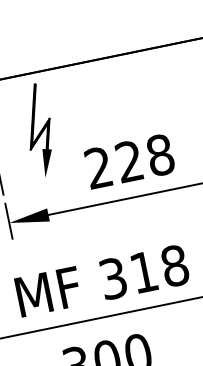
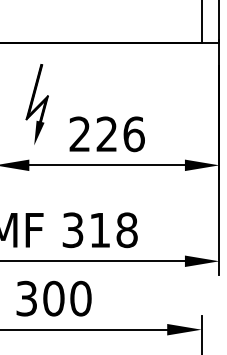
part: (38, 130) -> (36, 104), moved
text: (159, 155) -> (133, 134), 228 -> 226

